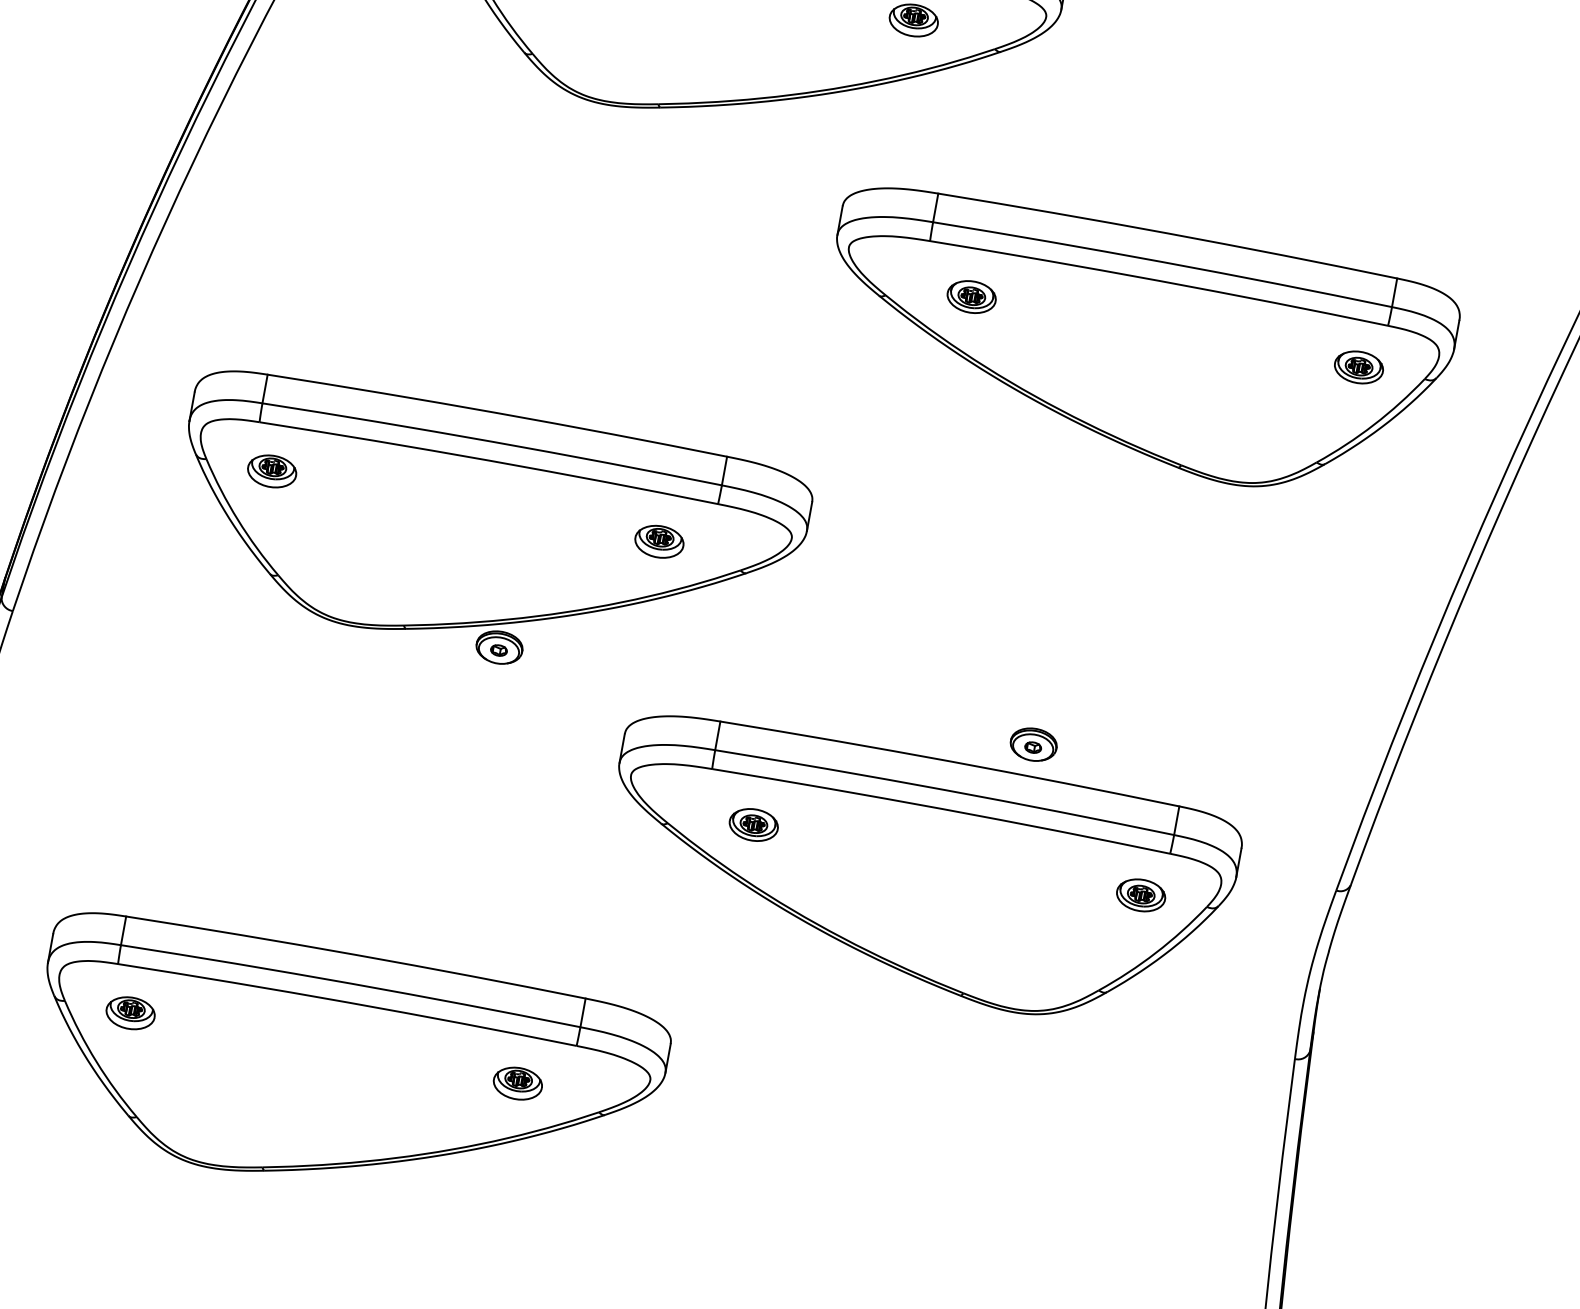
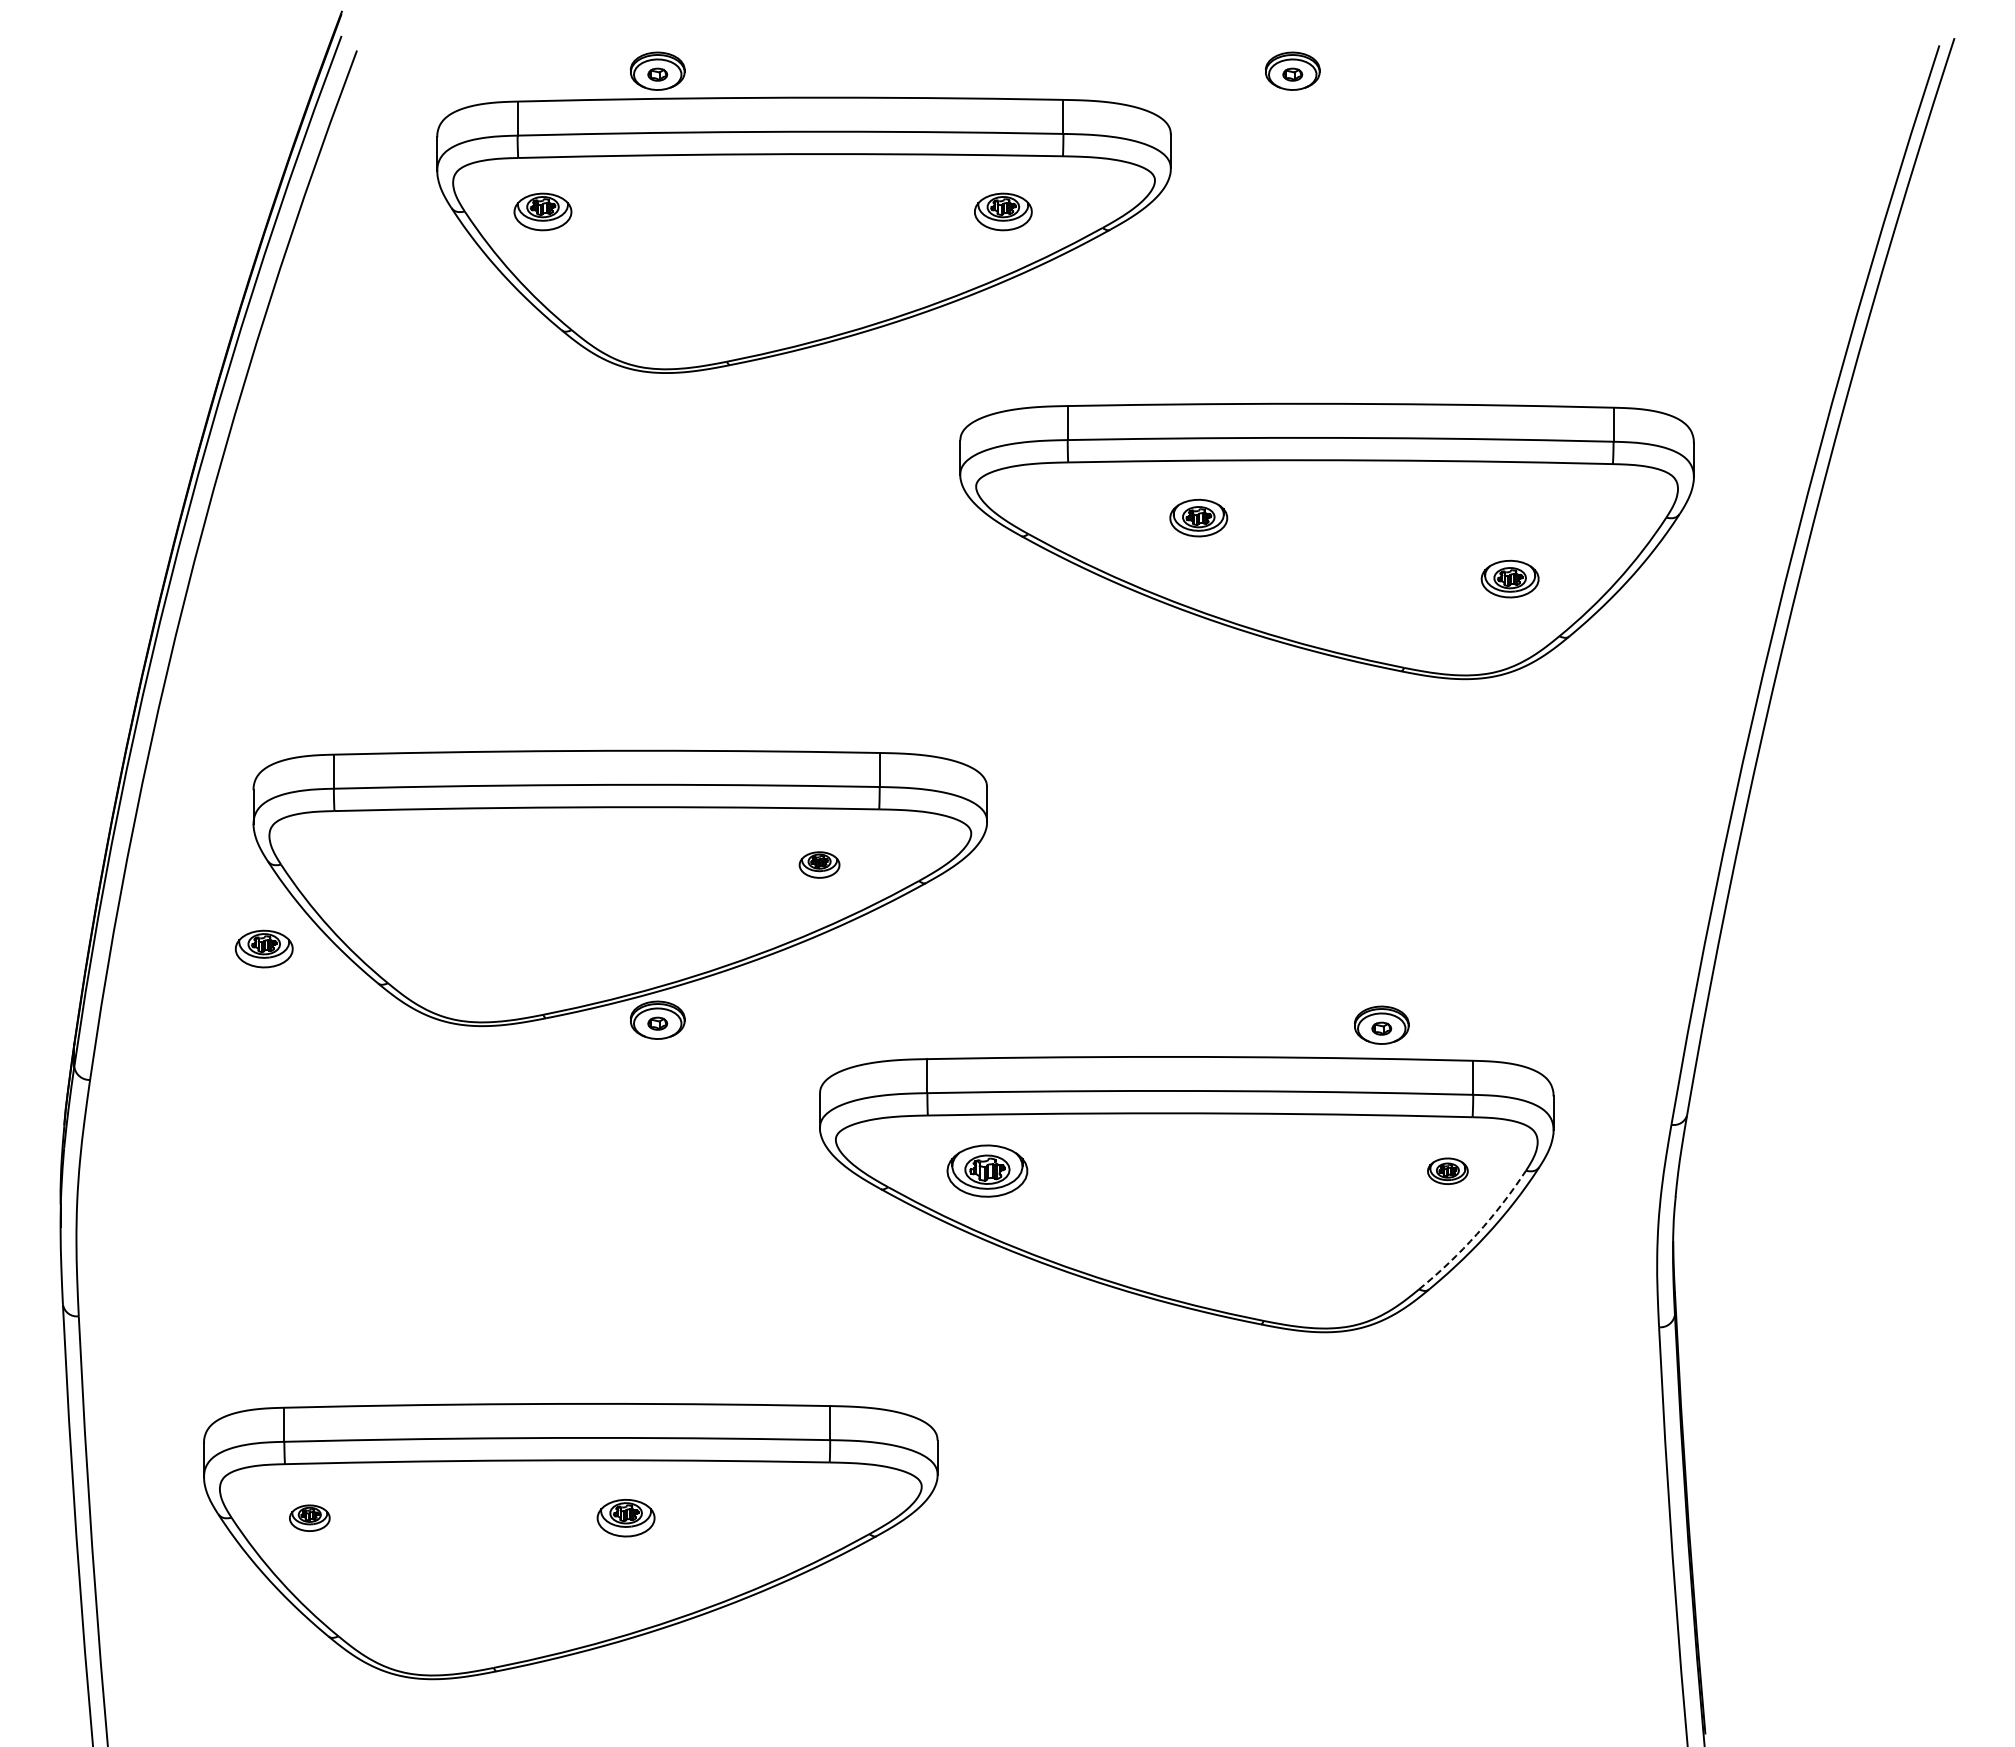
part: (971, 296) -> (1198, 517), moved
part: (1358, 366) -> (1509, 578), moved
part: (272, 471) -> (264, 948), moved
part: (659, 541) -> (819, 864), size x0.7
part: (1033, 744) -> (1381, 1024), moved
part: (753, 825) -> (987, 1171), size x1.4
part: (1140, 895) -> (1447, 1171), size x0.7
arc: (1156, 953) -> (1477, 1234), solid -> dashed
part: (130, 1013) -> (309, 1518), size x0.7
part: (517, 1083) -> (625, 1518), moved

